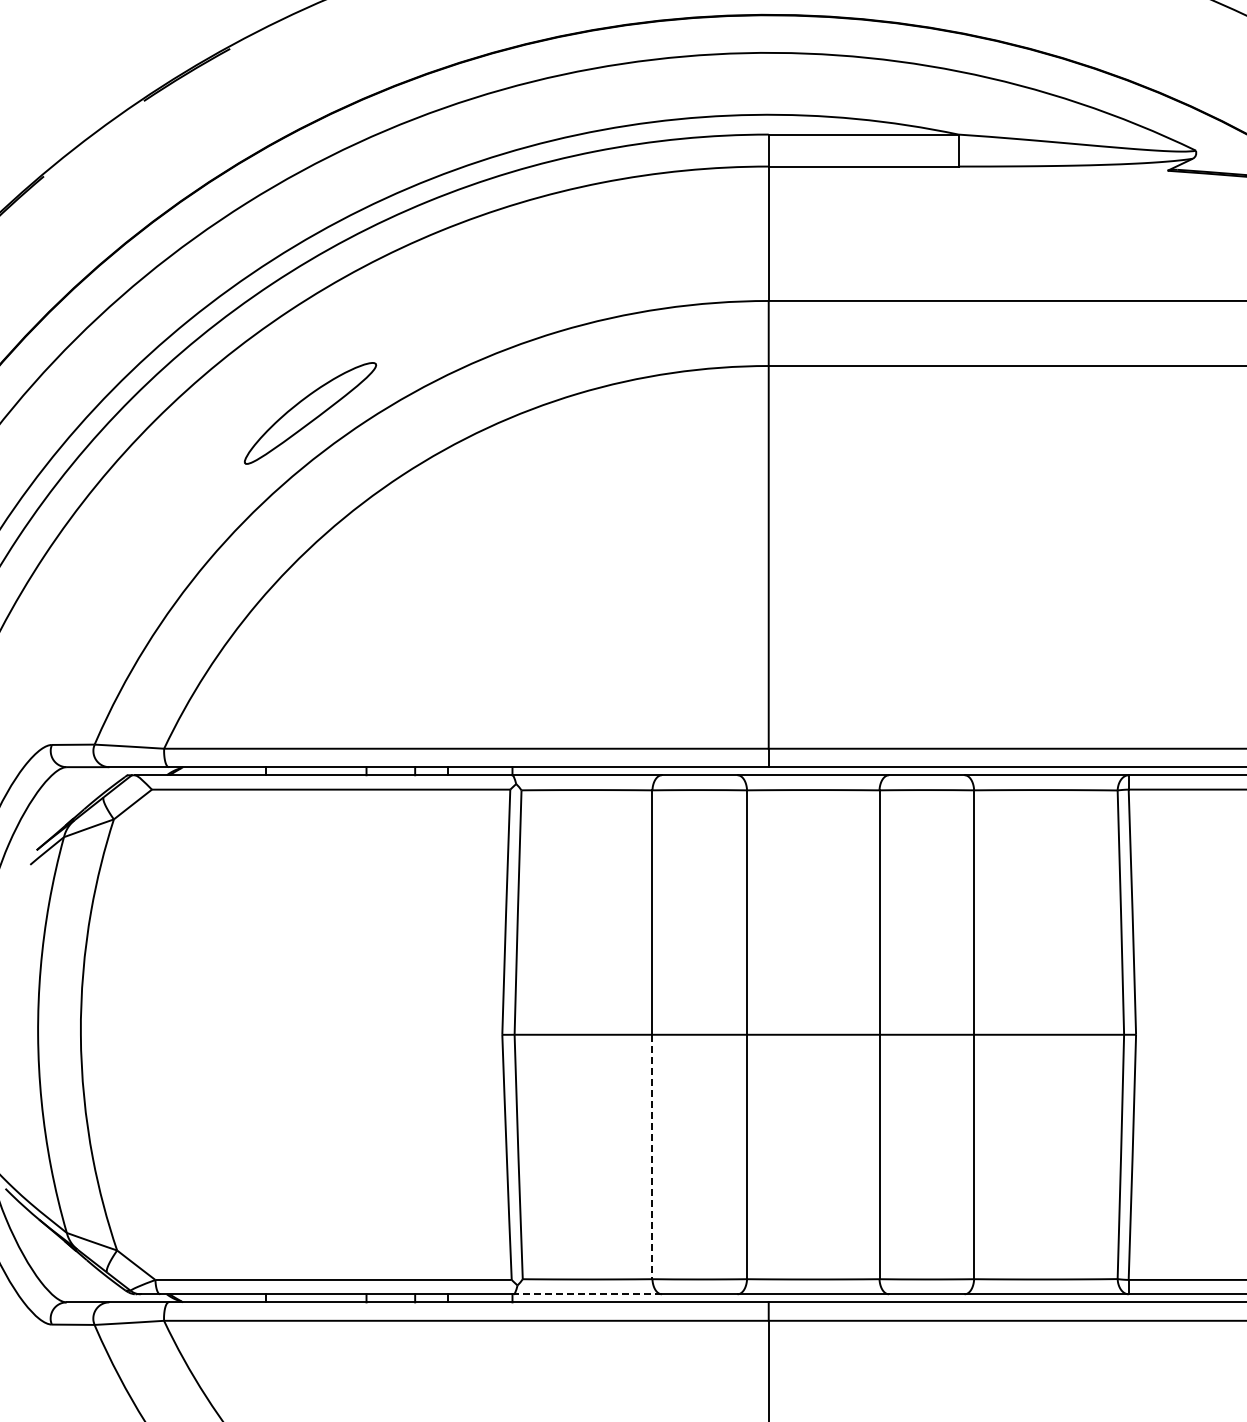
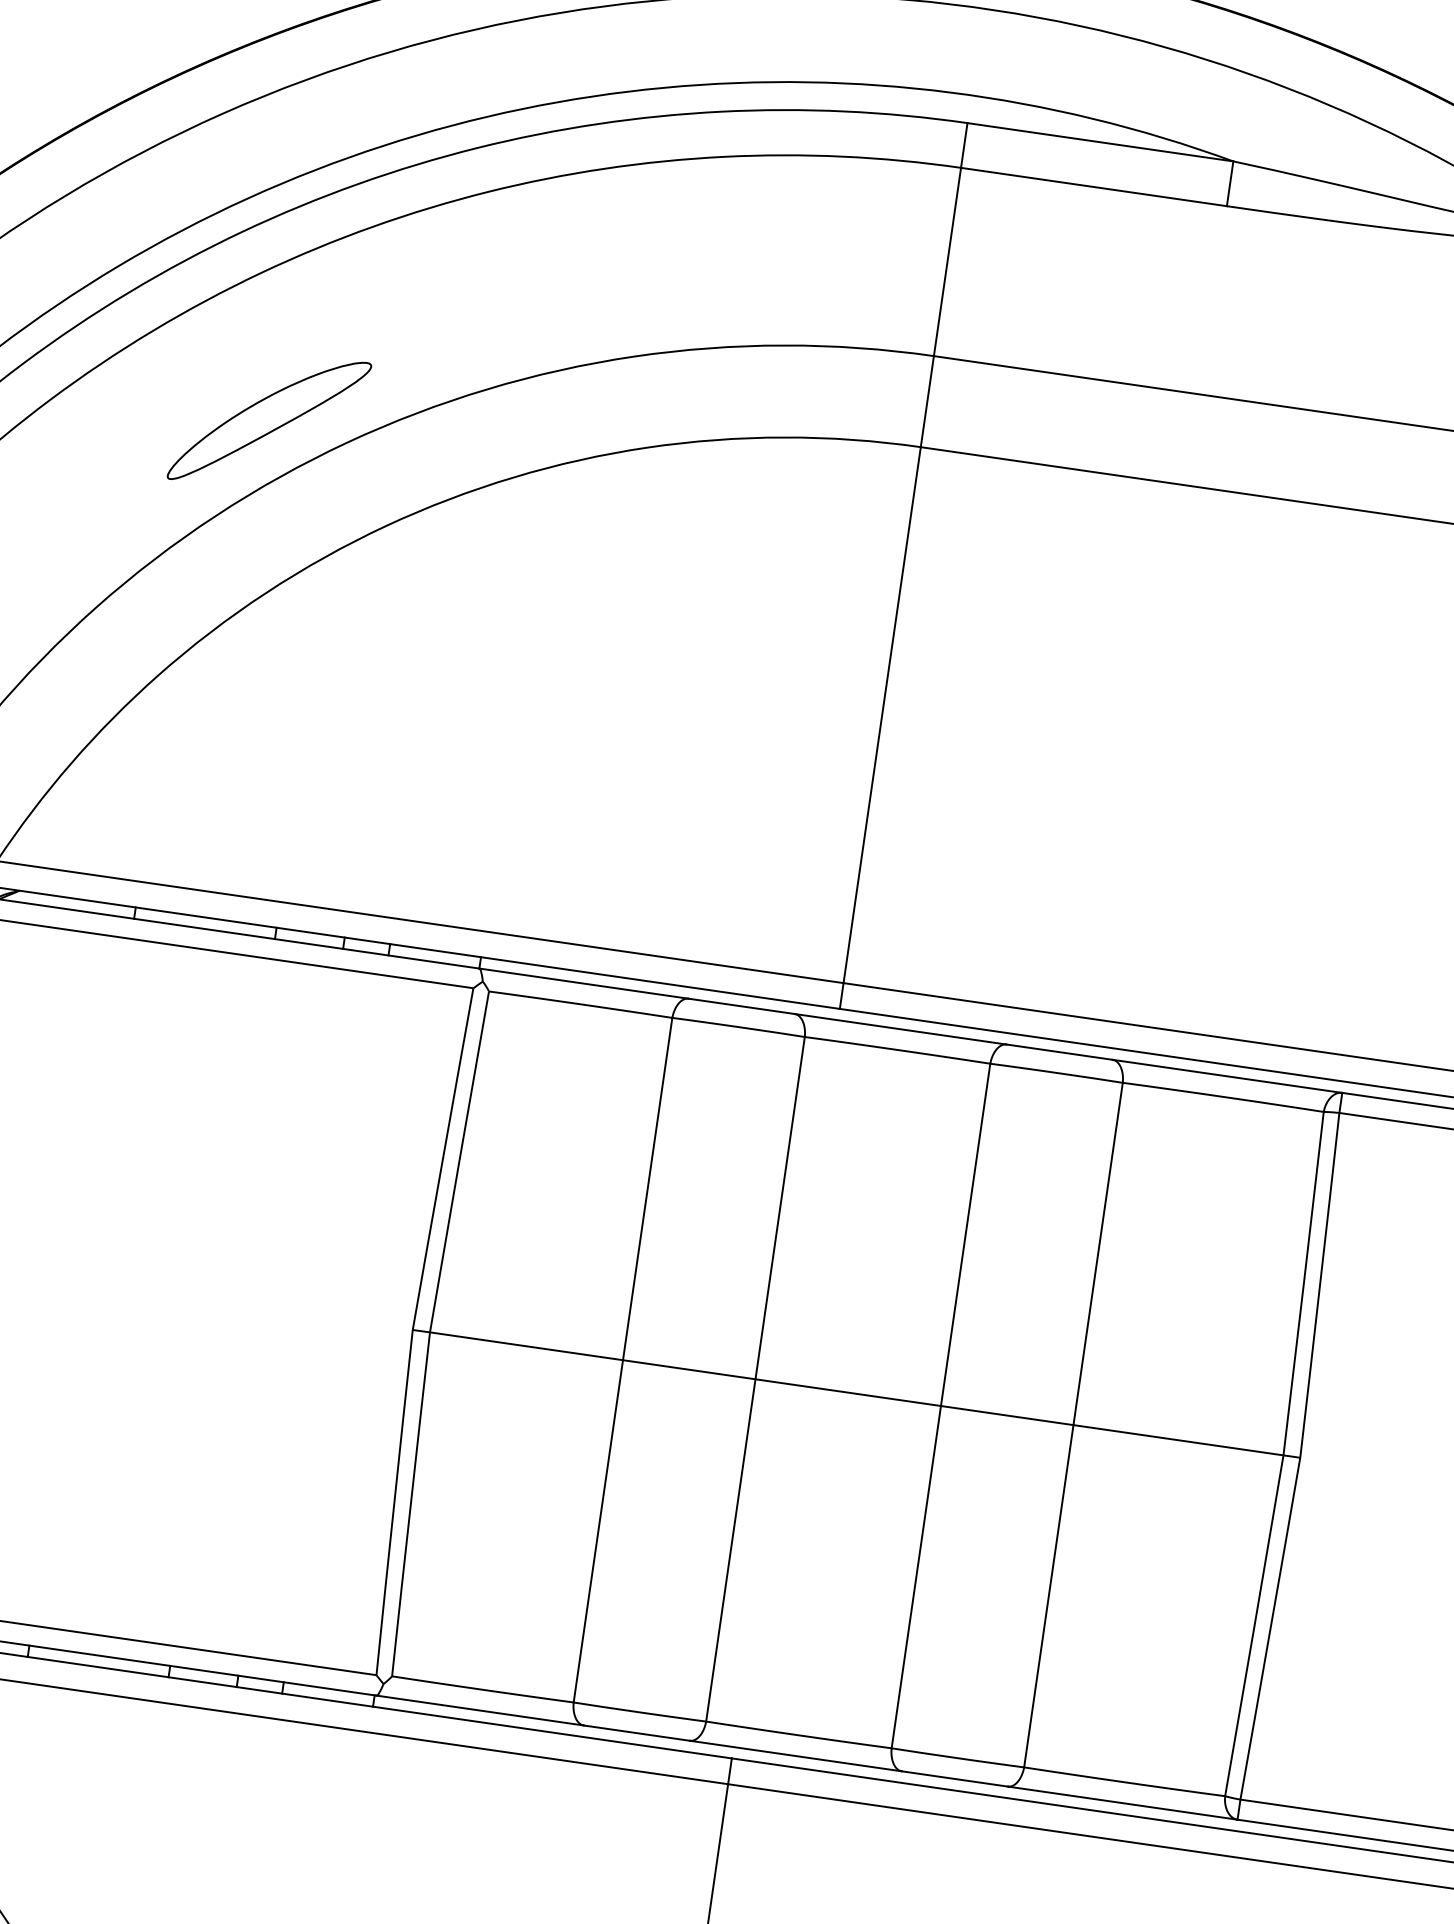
line: (652, 1157) -> (598, 1532), dashed -> solid
line: (587, 1294) -> (479, 1710), dashed -> solid

